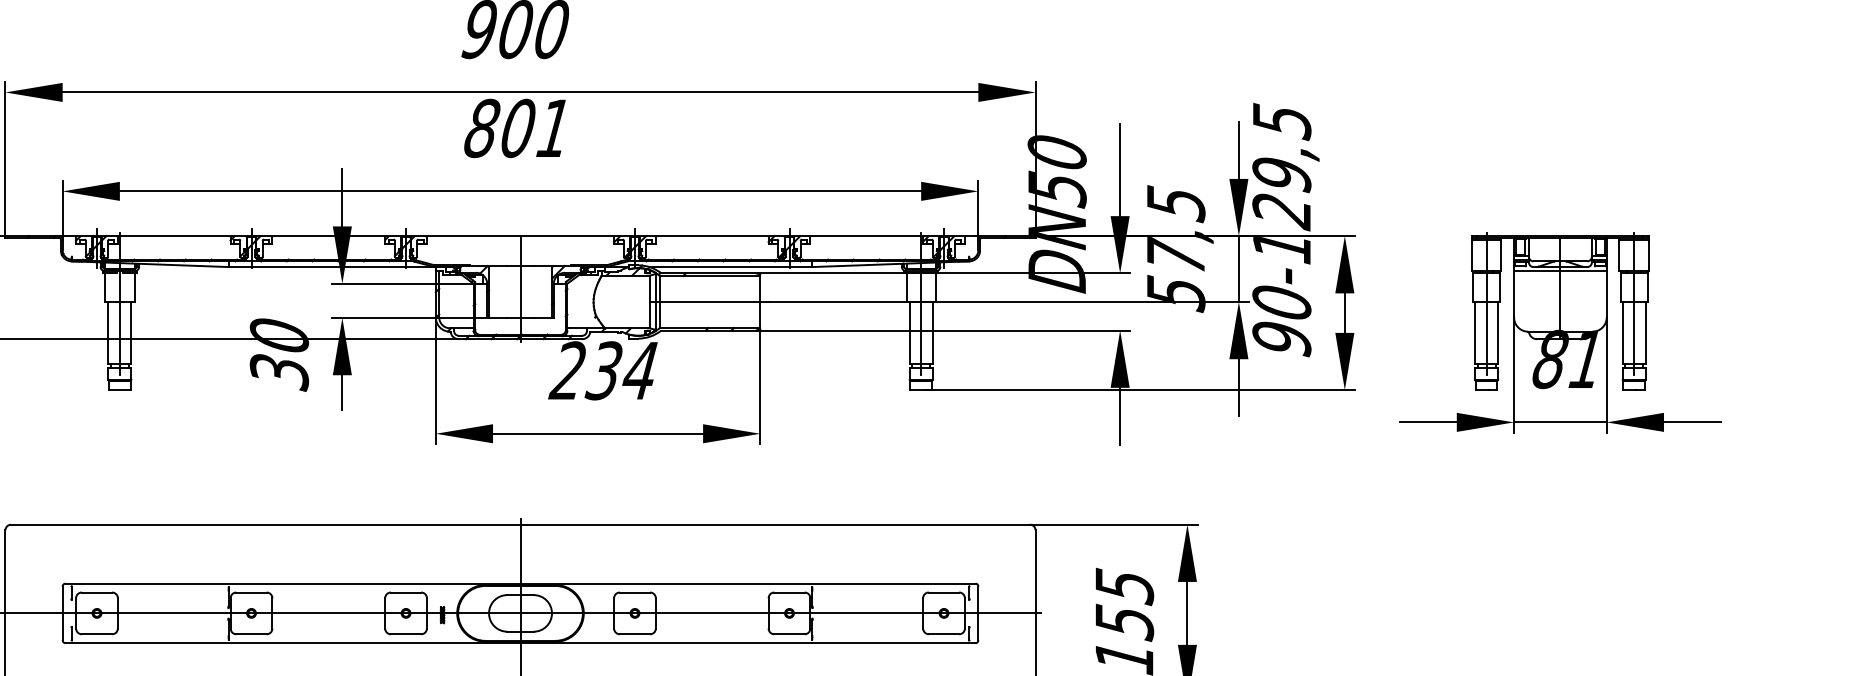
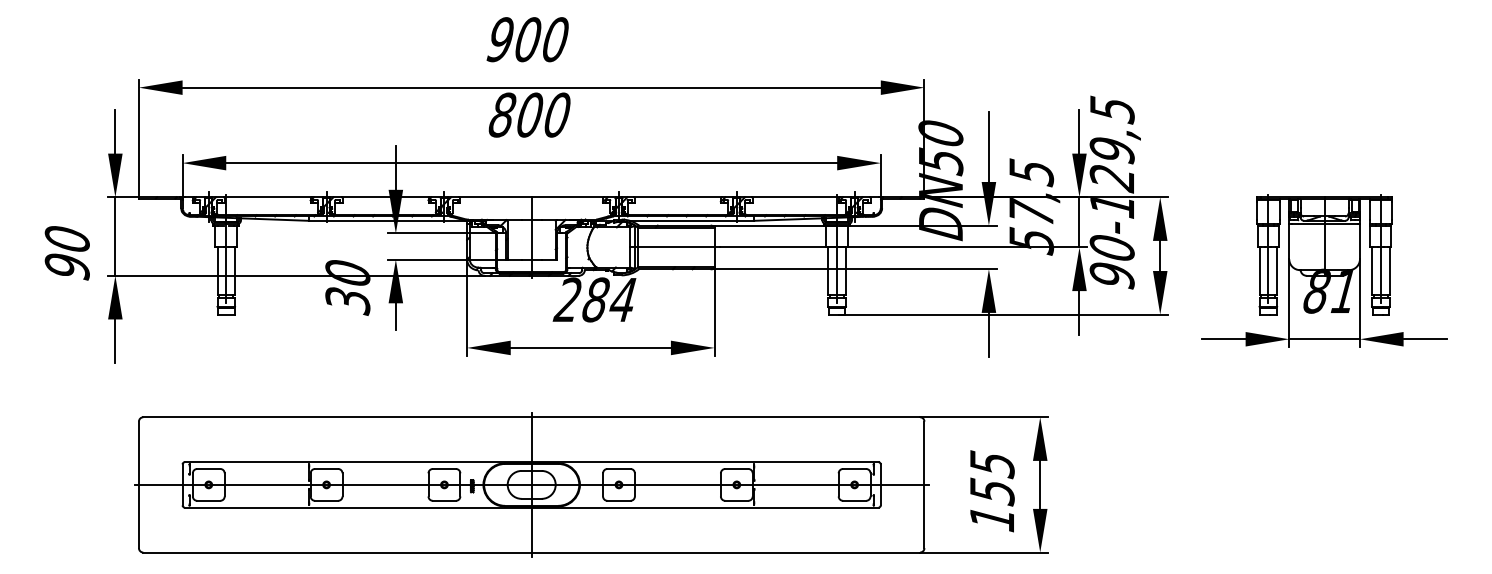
text: (553, 127) -> (556, 114), 801 -> 800
text: (602, 370) -> (594, 299), 234 -> 284

